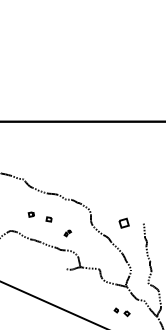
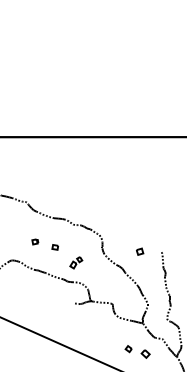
part: (124, 223) -> (140, 251), size x0.62
part: (67, 233) -> (76, 263), size x1.67
part: (121, 312) -> (136, 352), size x1.43

